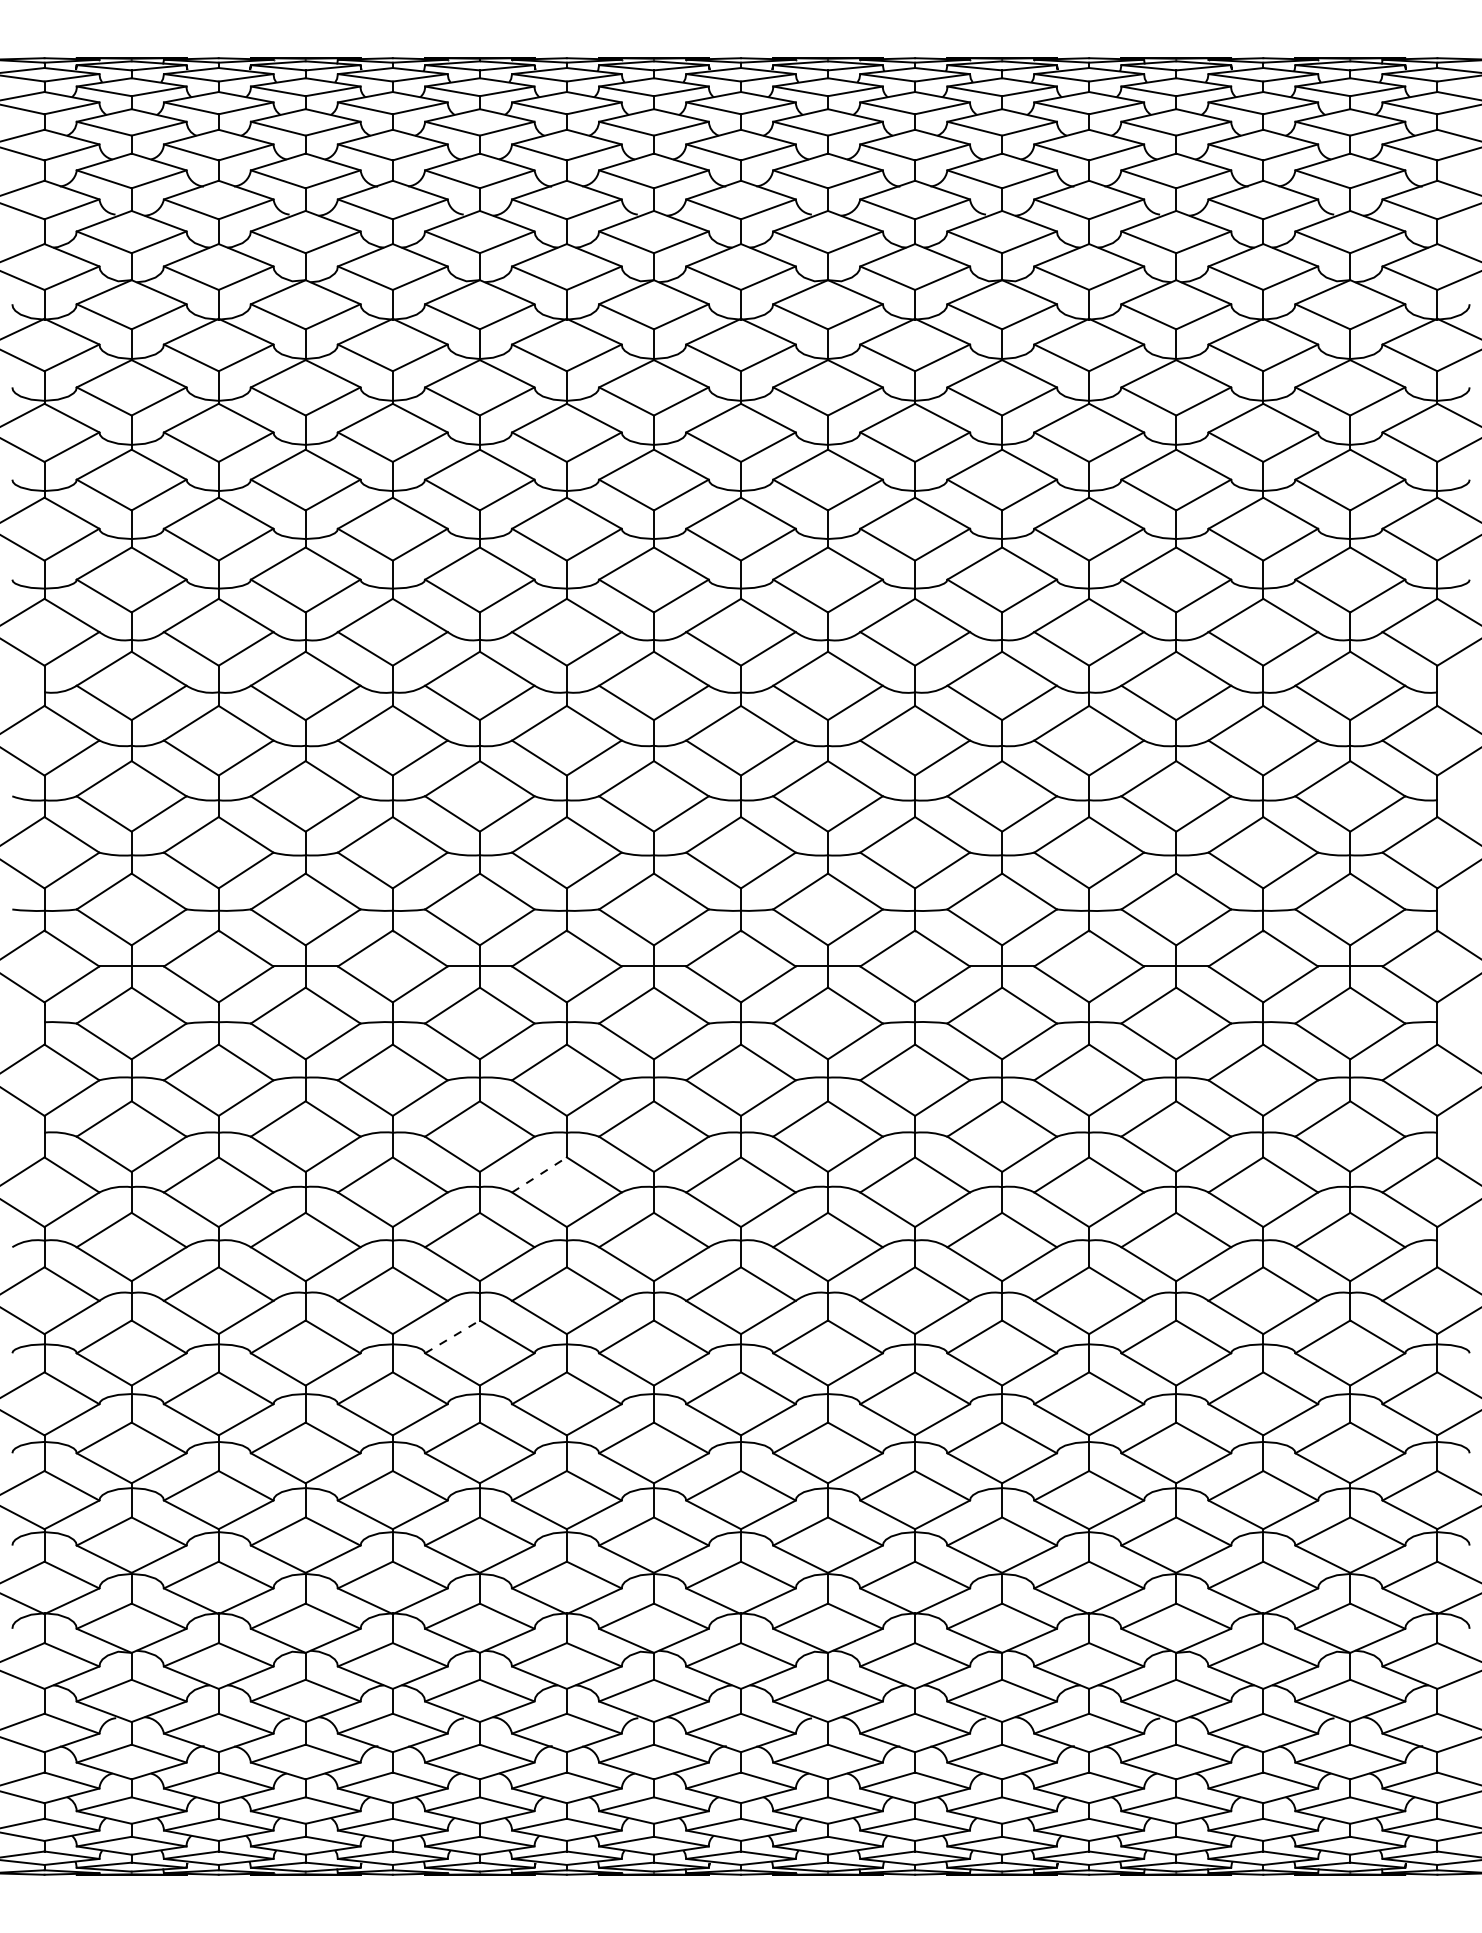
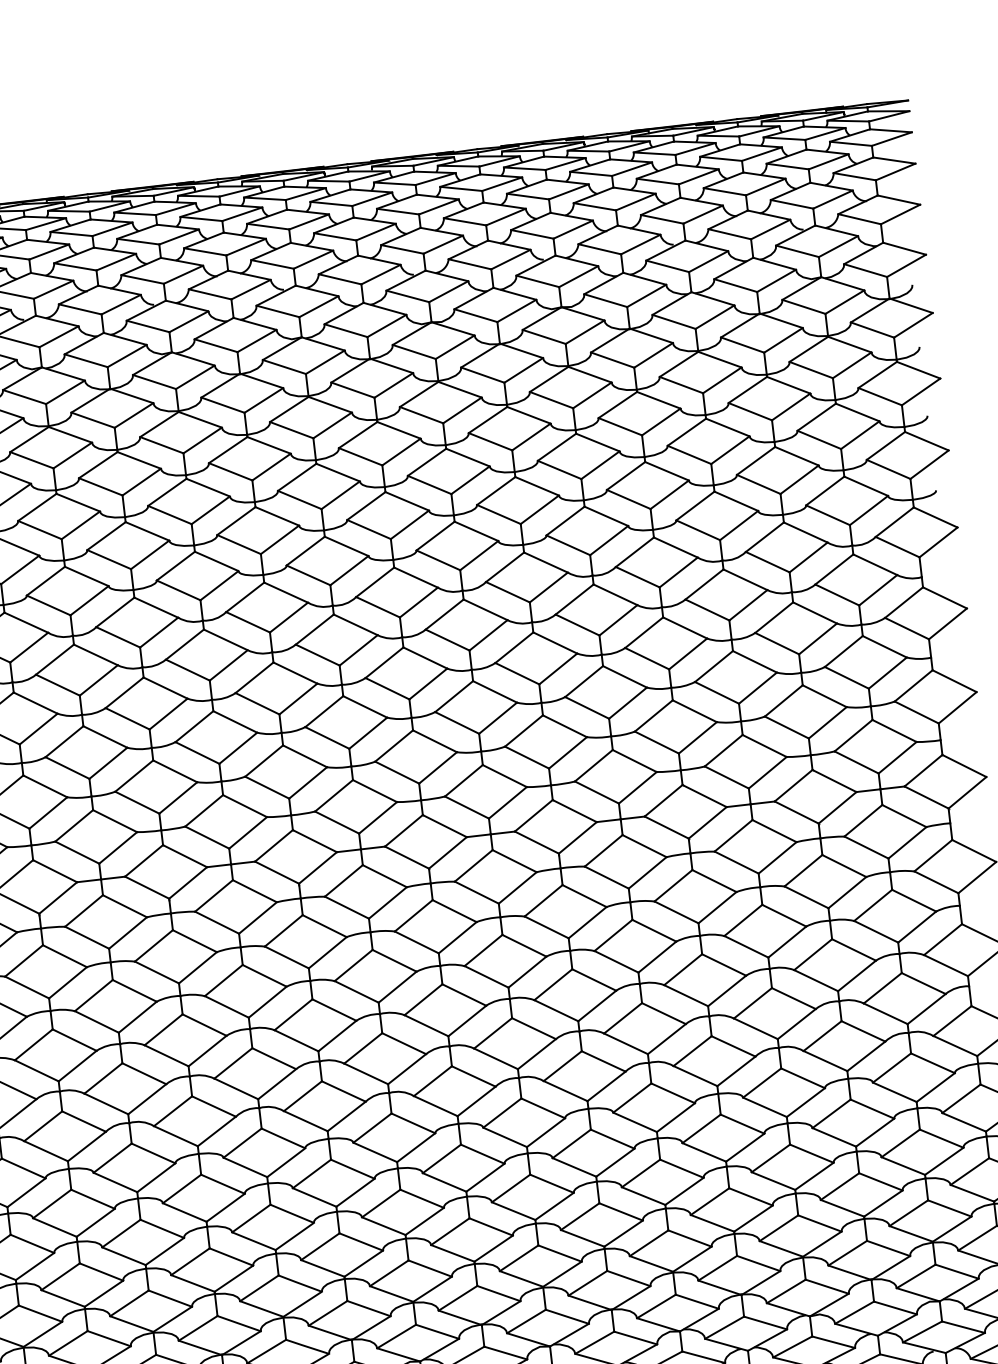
line: (539, 1174) -> (293, 1014), dashed -> solid
line: (452, 1336) -> (242, 1142), dashed -> solid

